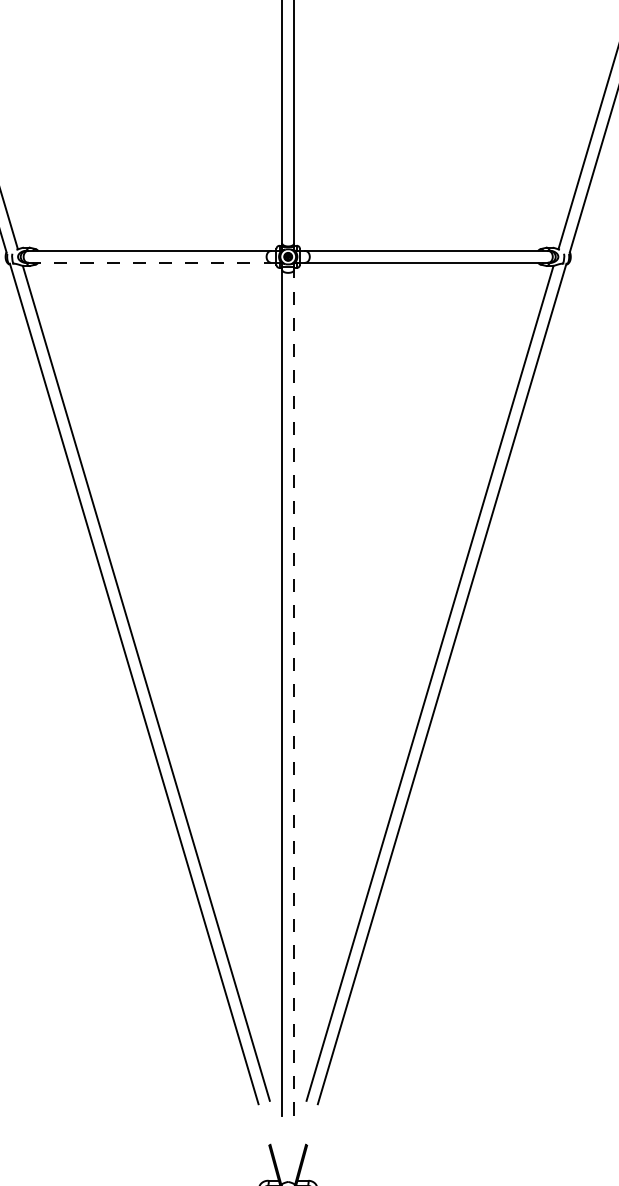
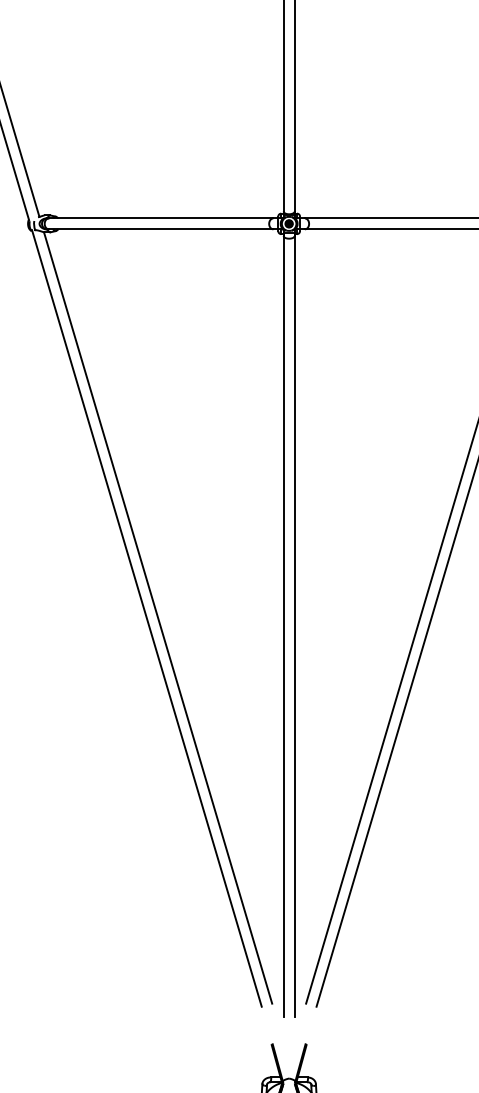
line: (150, 262) -> (161, 229), dashed -> solid
line: (294, 692) -> (294, 626), dashed -> solid

